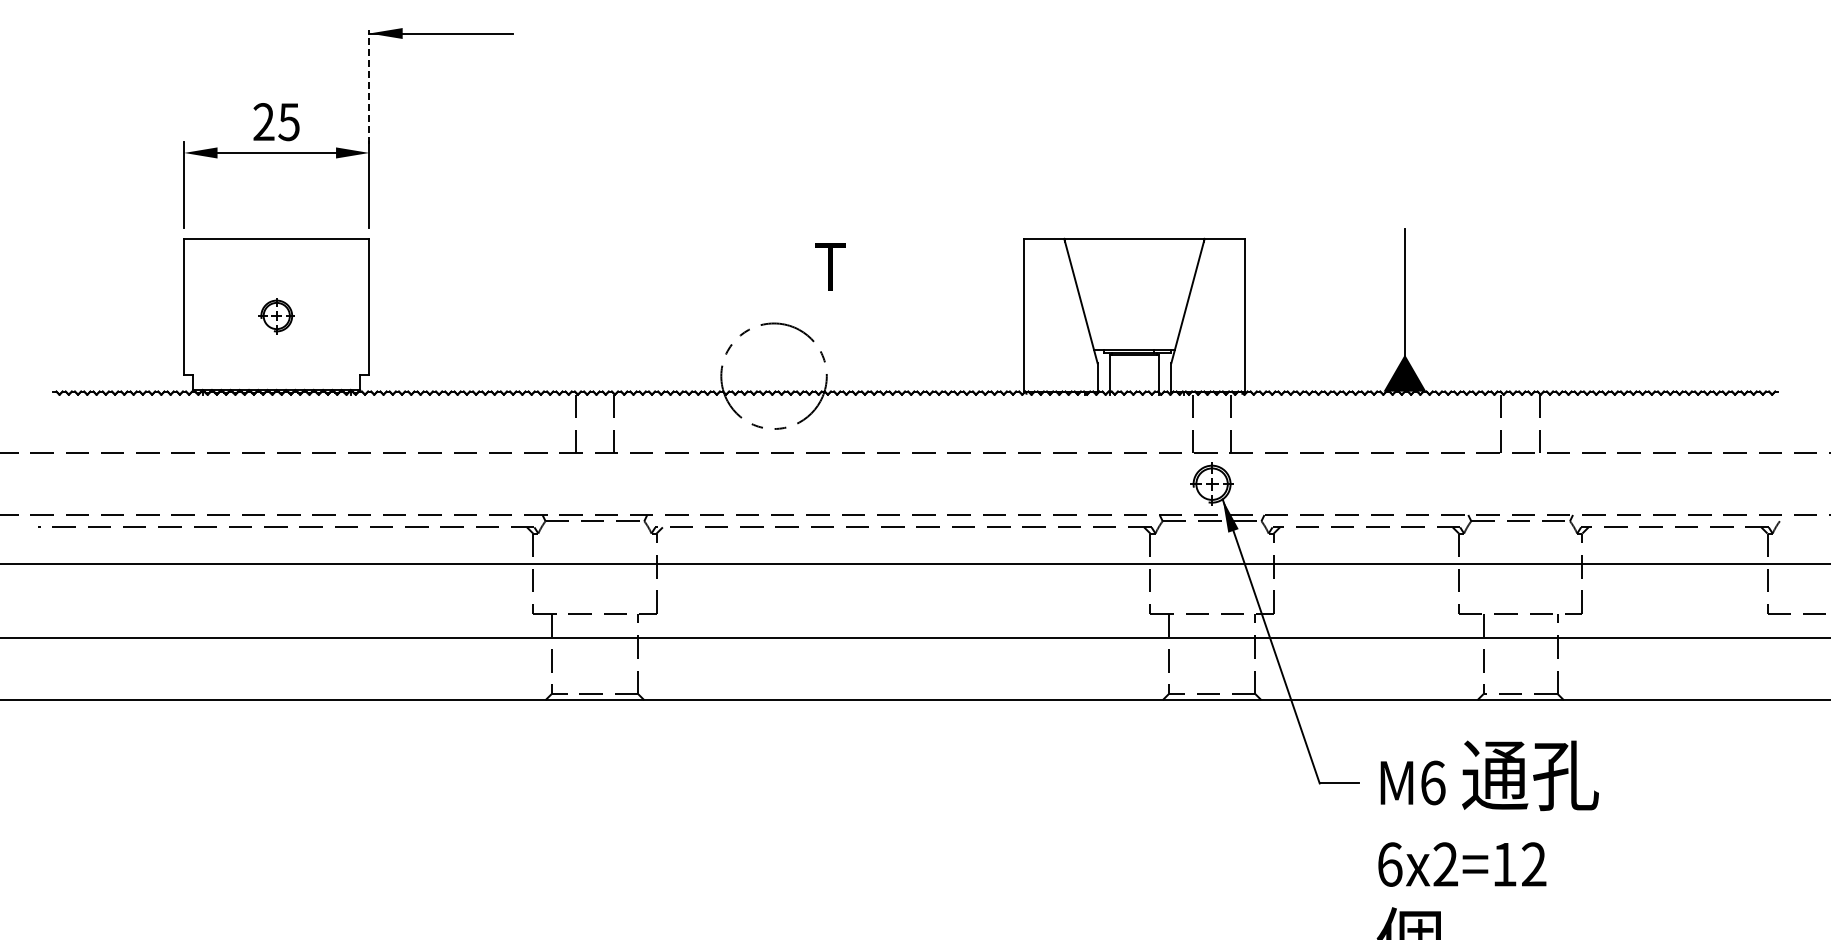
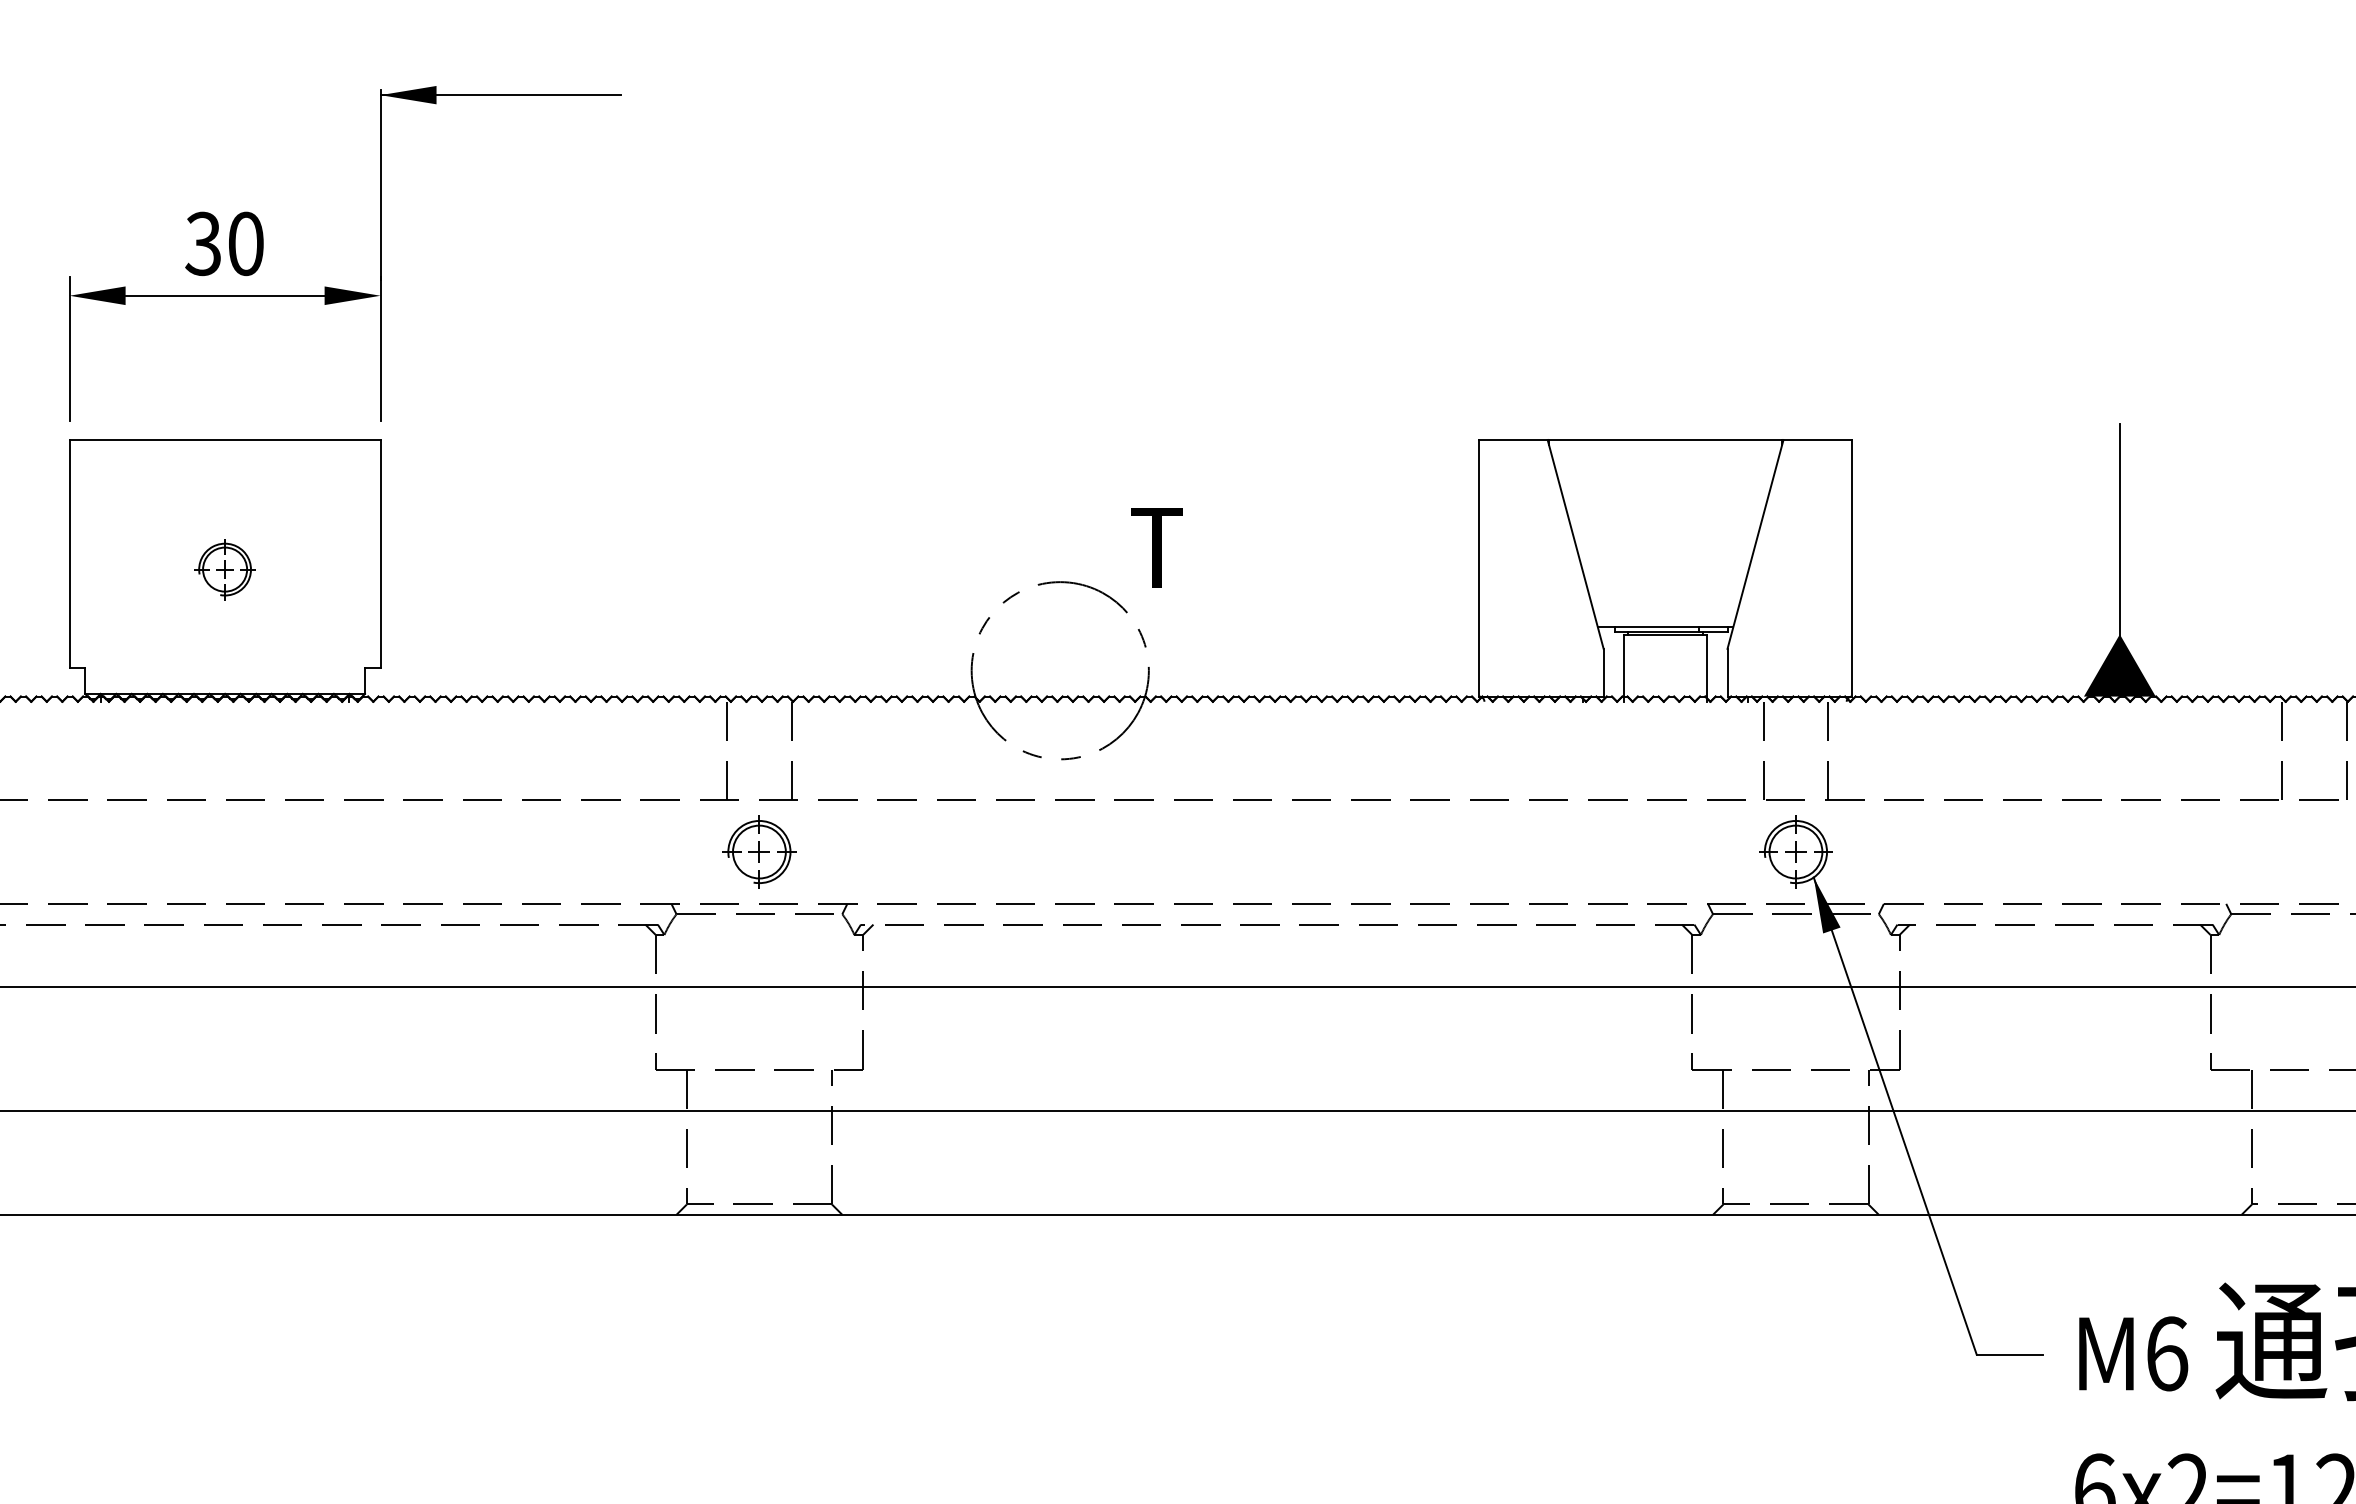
line: (369, 86) -> (380, 184), dashed -> solid
text: (276, 122) -> (224, 244), 25 -> 30
text: (830, 266) -> (1156, 546), moved
part: (594, 483) -> (758, 850), added

